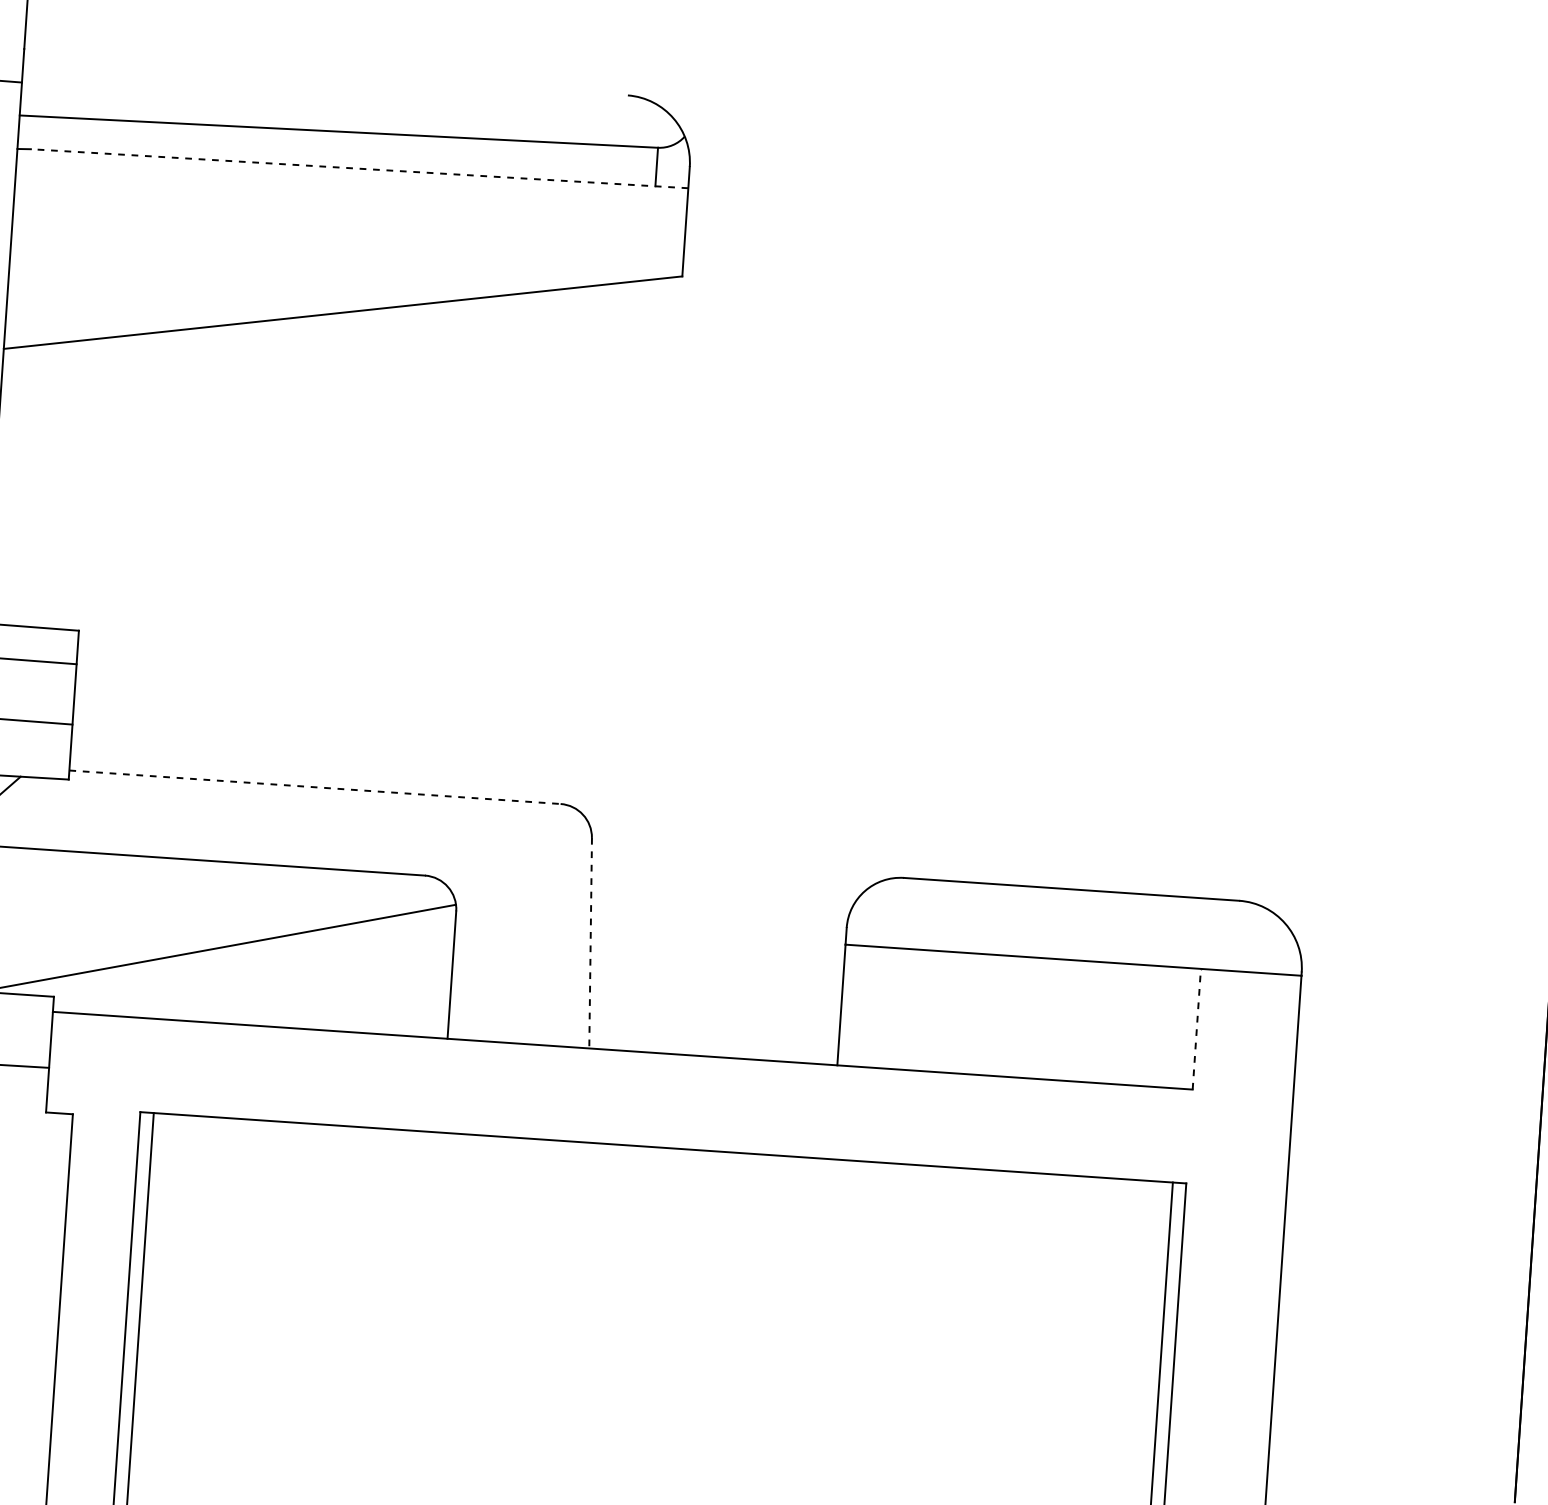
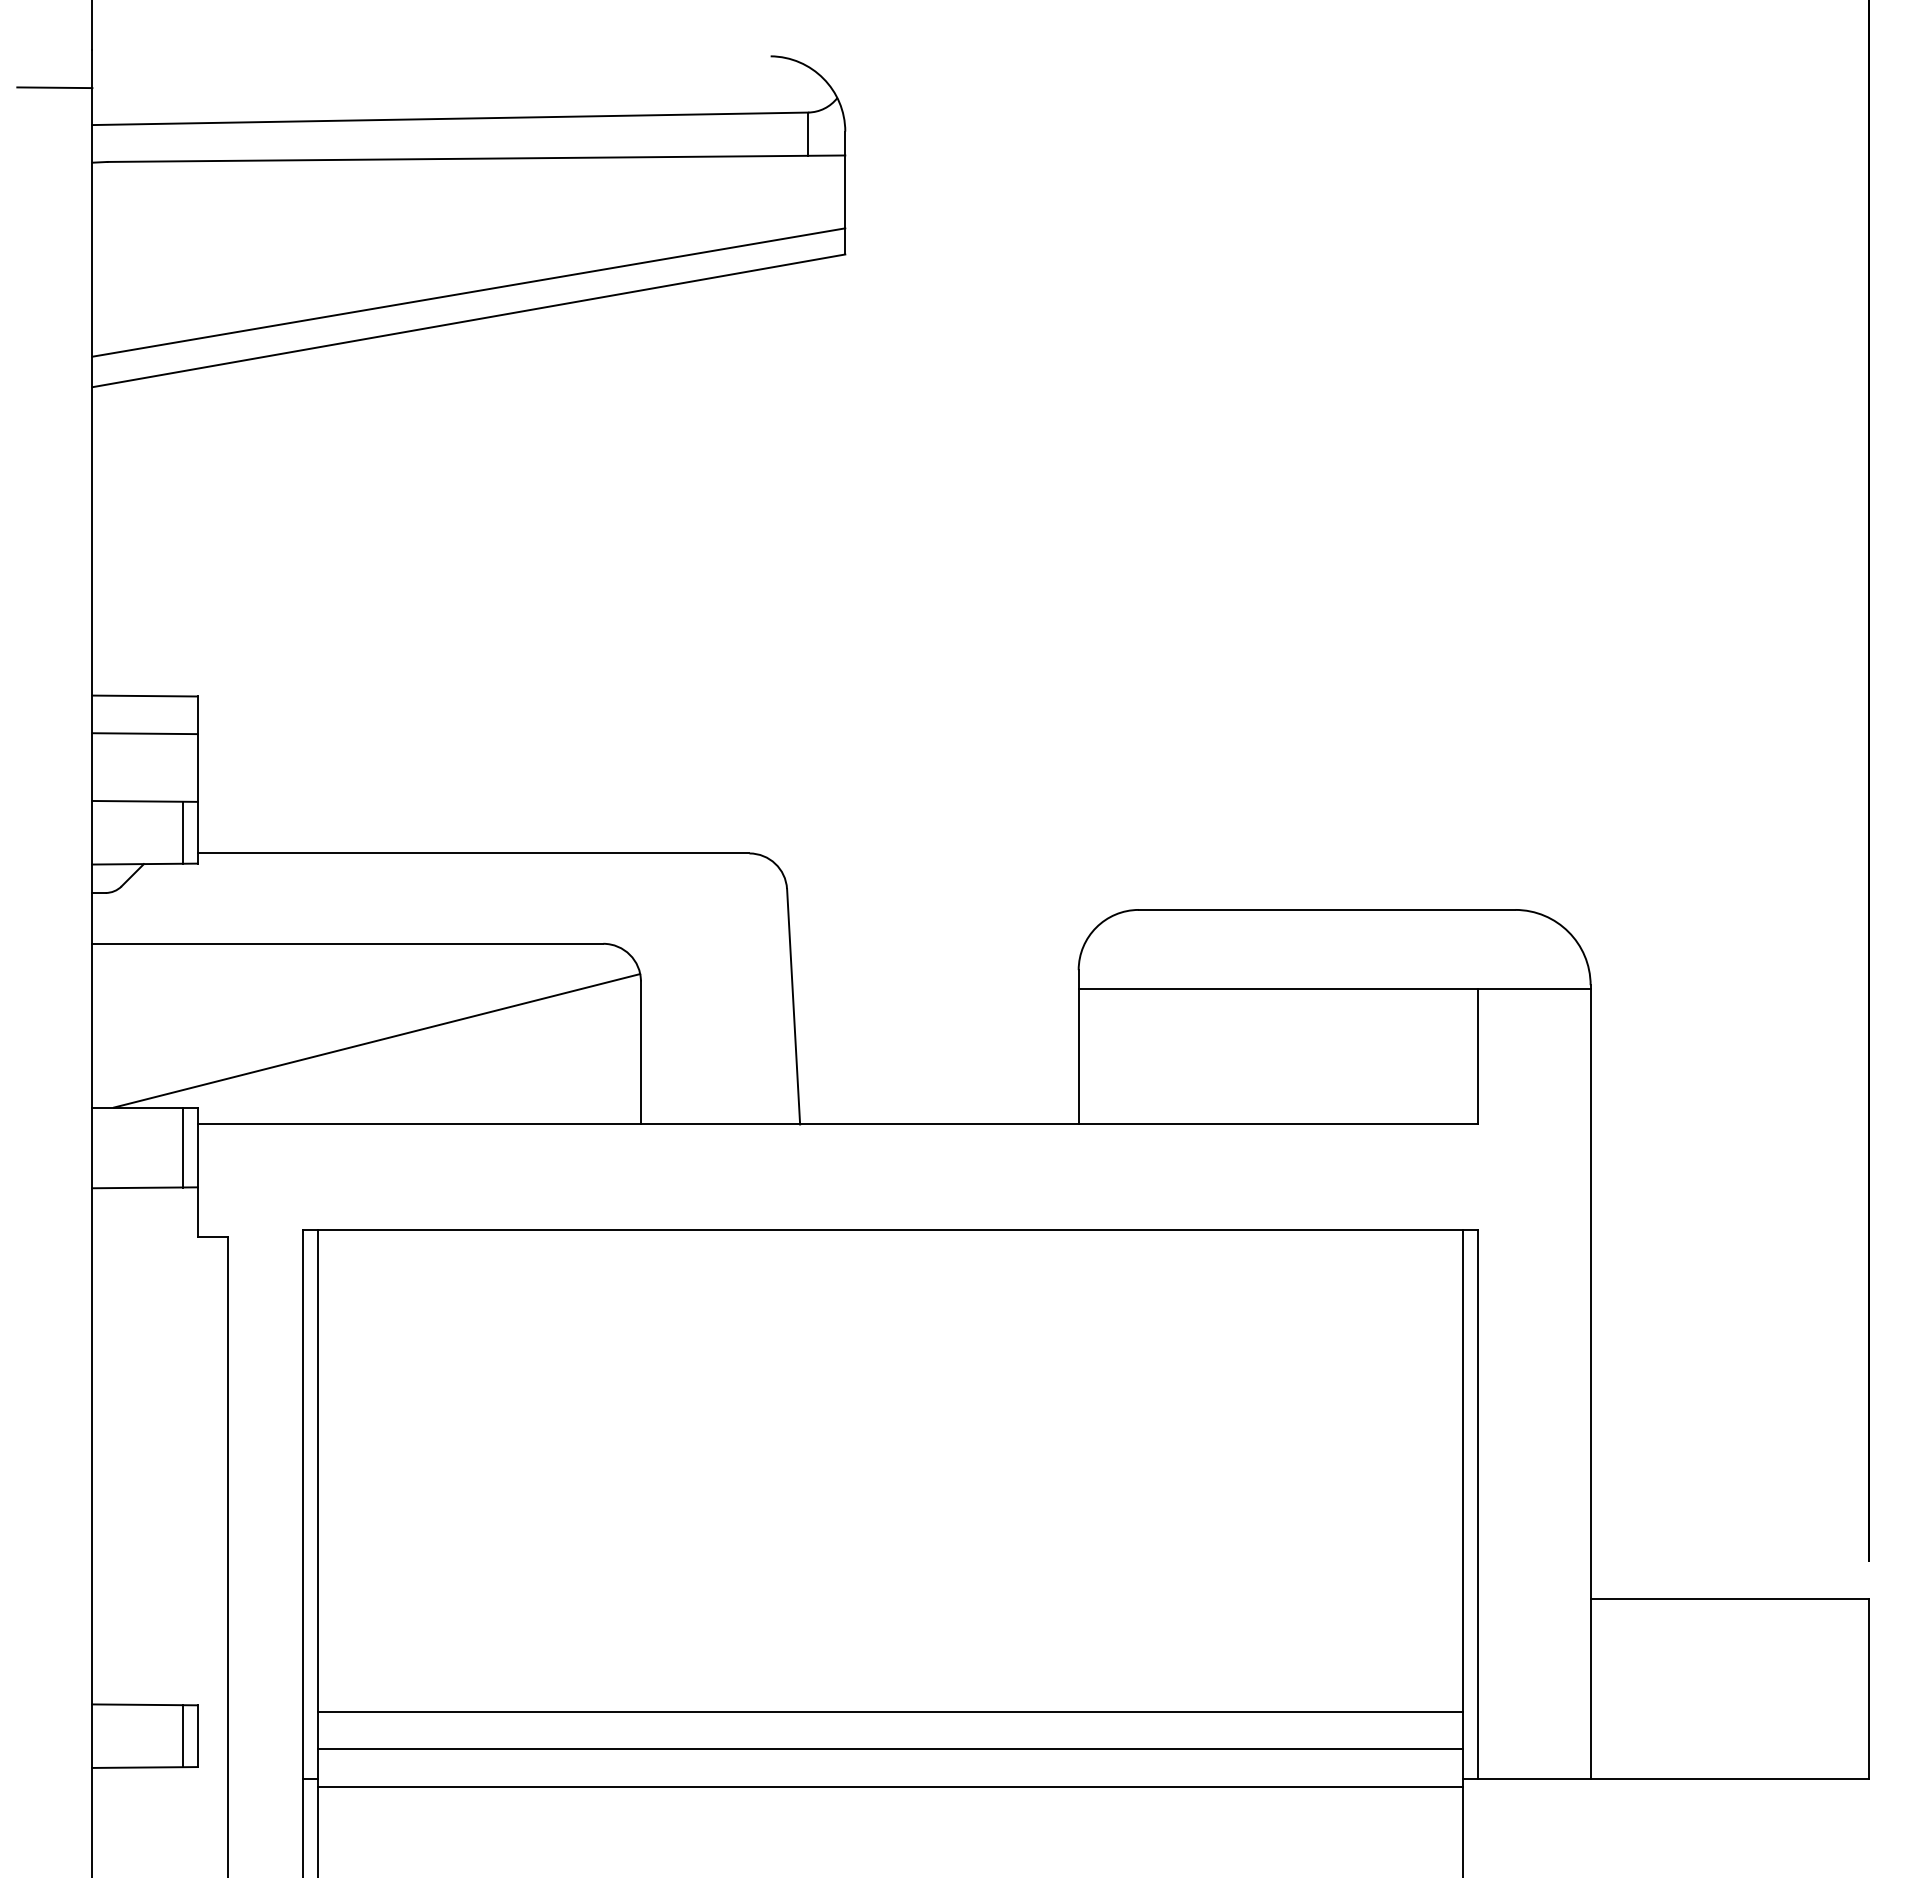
line: (359, 168) -> (476, 158), dashed -> solid
line: (344, 287) -> (468, 292), added
line: (57, 750) -> (183, 832), added
line: (314, 787) -> (473, 853), dashed -> solid
line: (590, 942) -> (793, 1006), dashed -> solid
line: (1196, 1029) -> (1477, 1056), dashed -> solid
line: (38, 1031) -> (183, 1147), added

